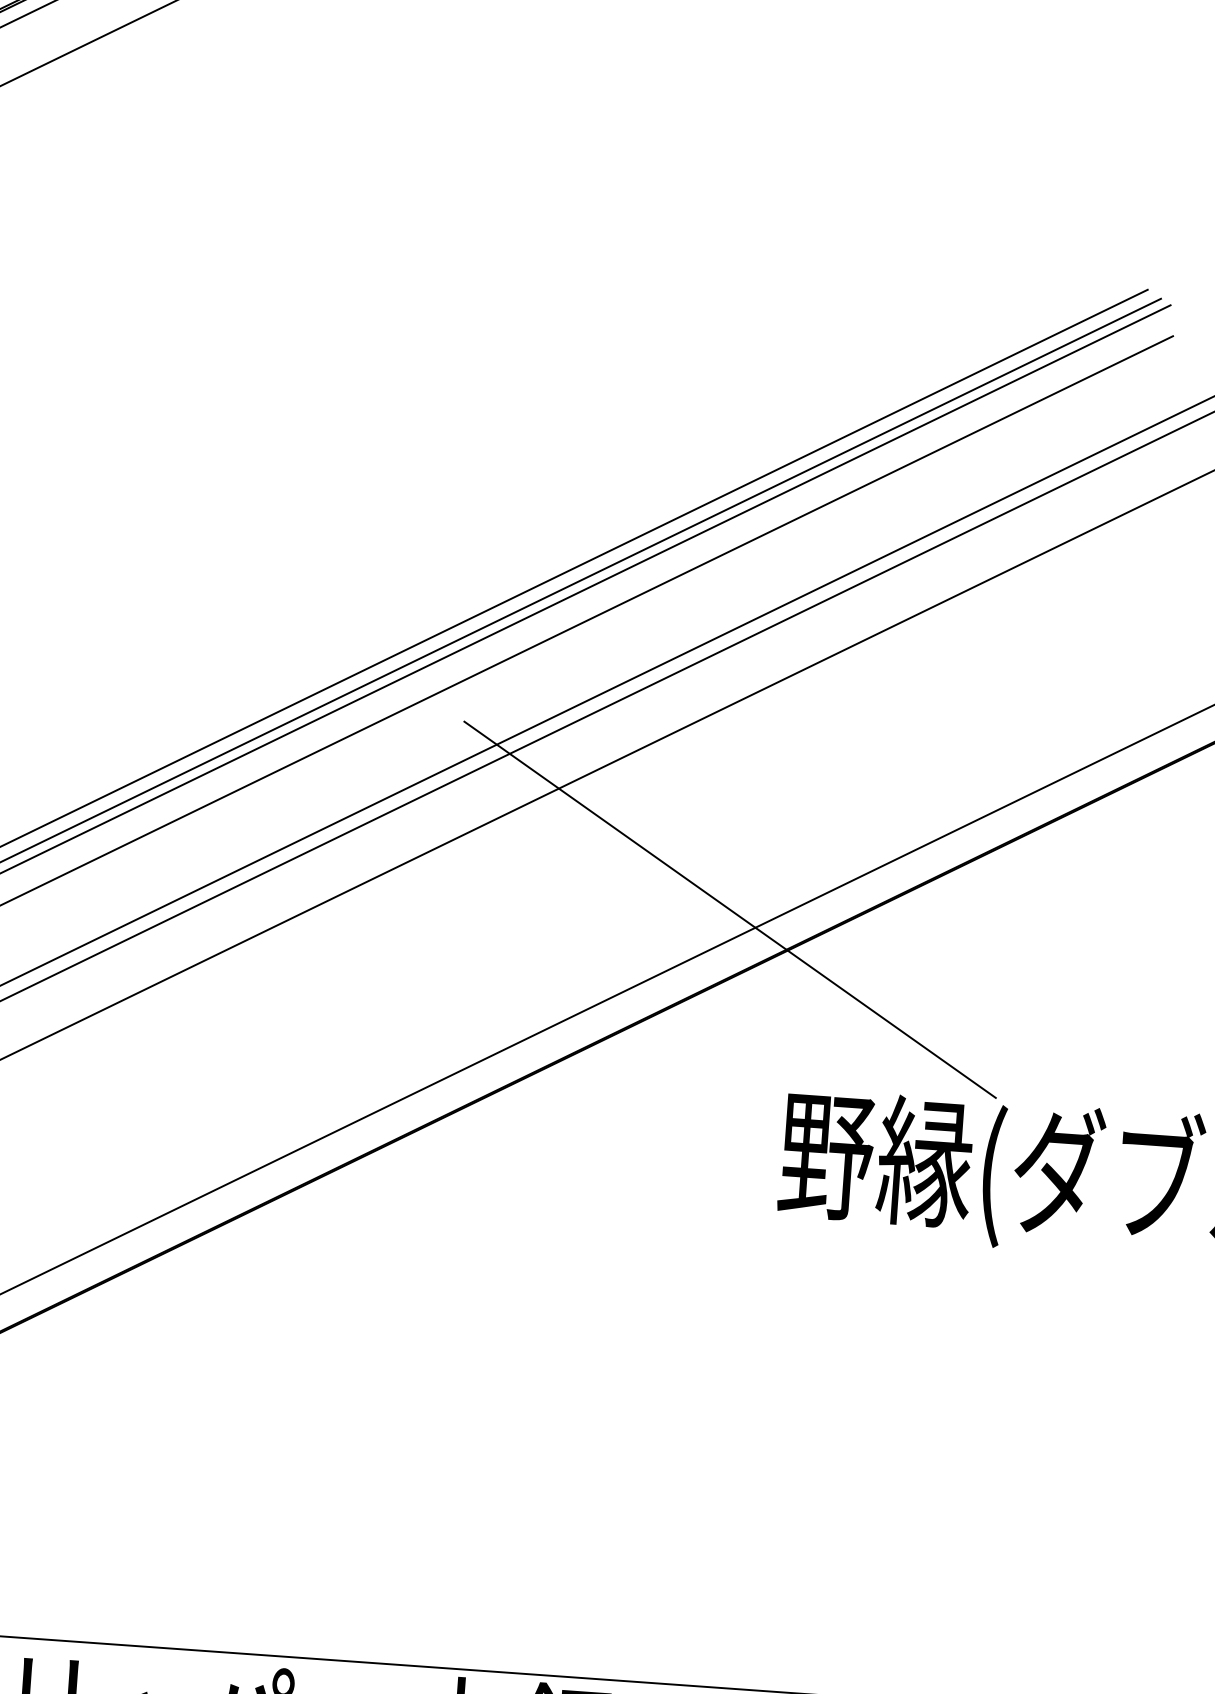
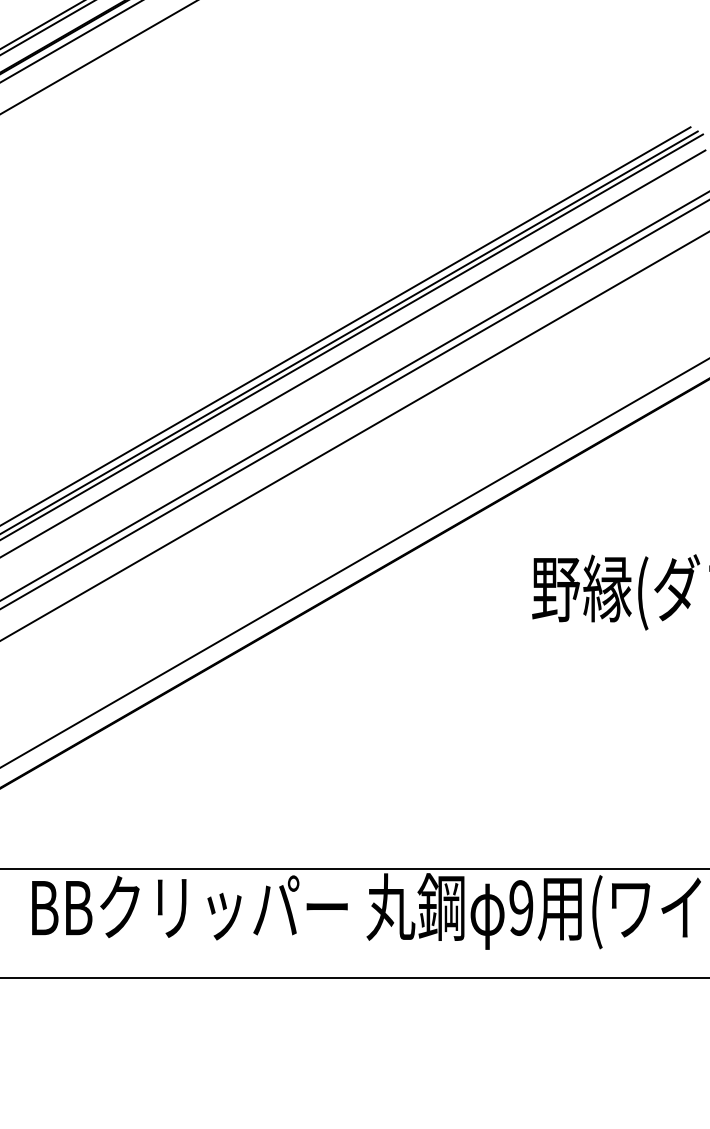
line: (729, 909) -> (496, 464), removed

